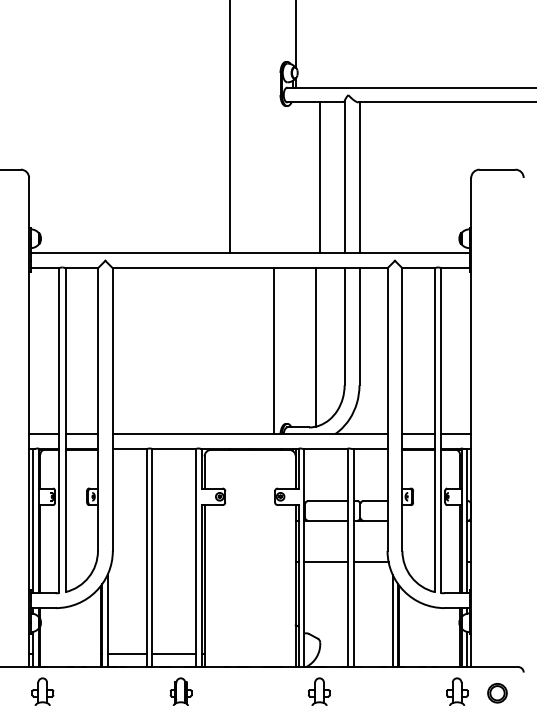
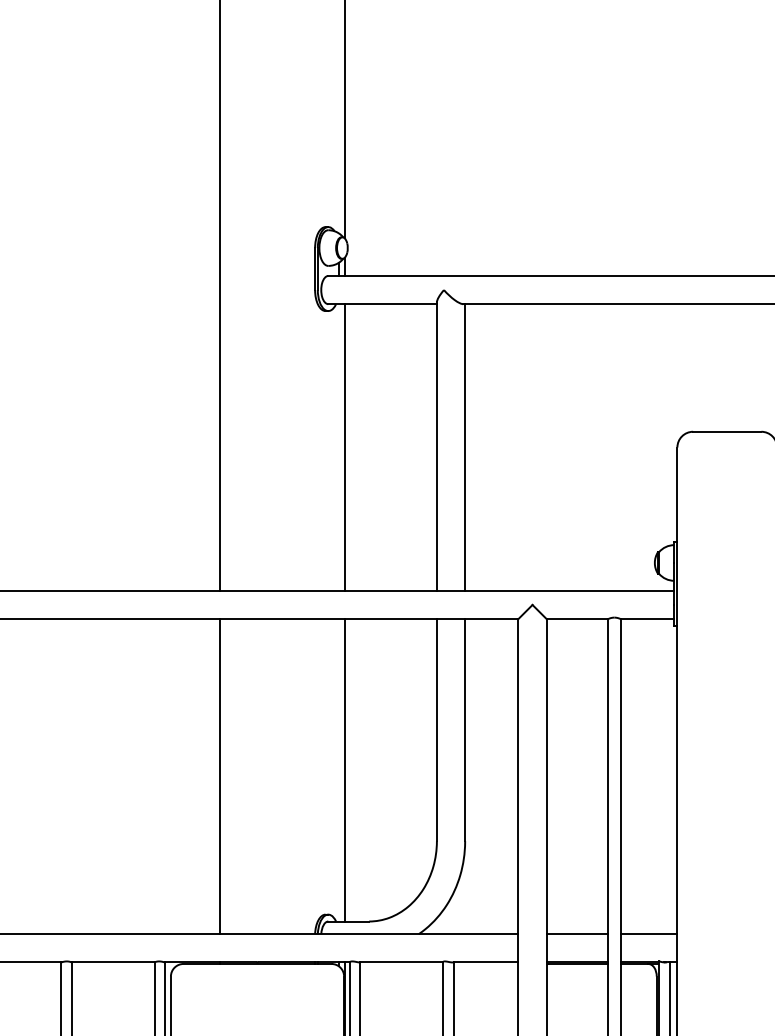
line: (320, 177) -> (345, 446), moved
line: (316, 347) -> (345, 769), moved
line: (274, 351) -> (220, 777), moved

